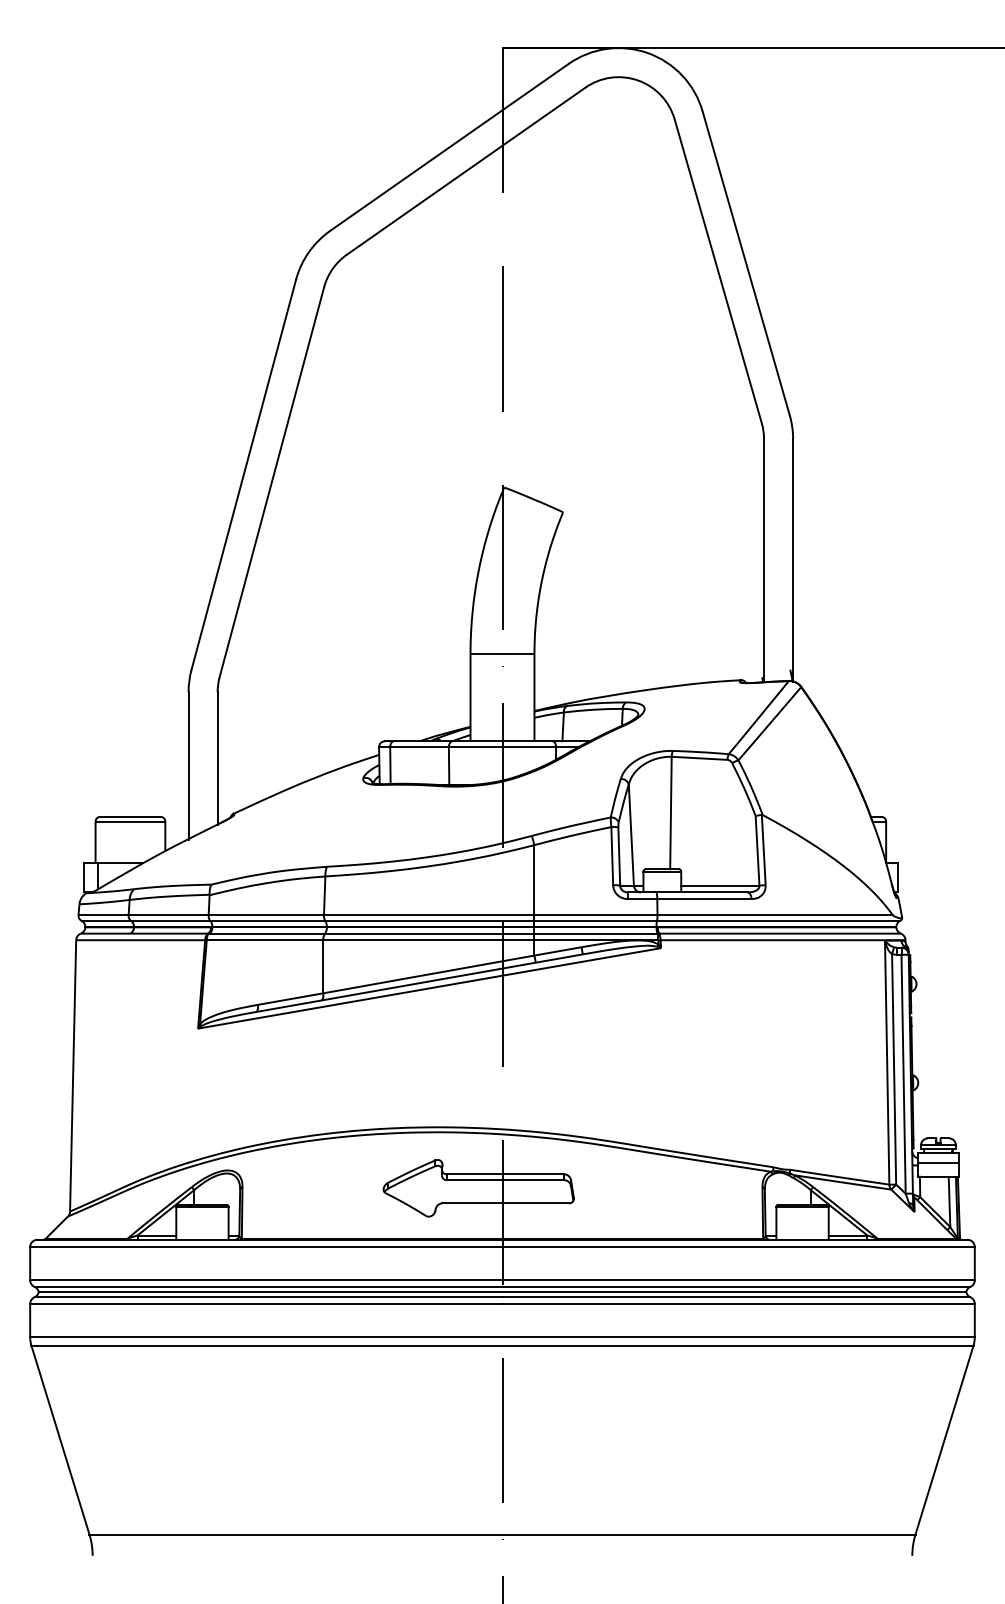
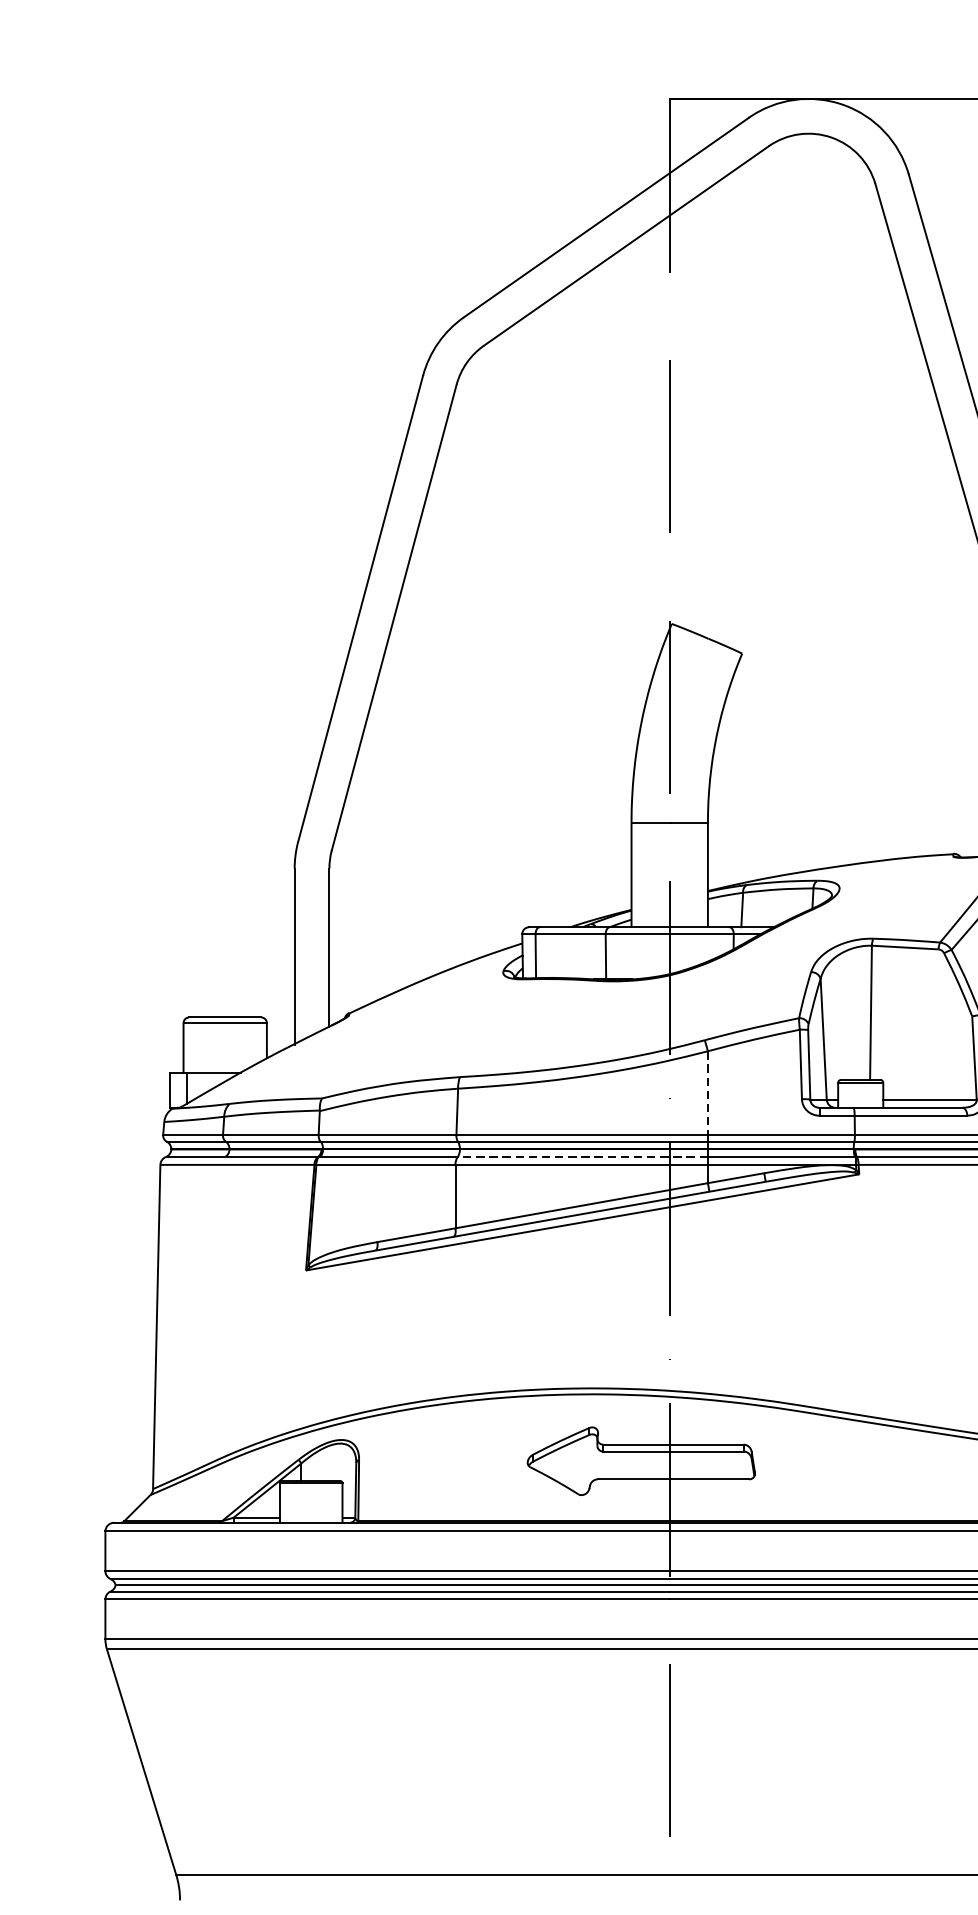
line: (534, 880) -> (707, 1093), solid -> dashed
line: (429, 933) -> (582, 1156), solid -> dashed

